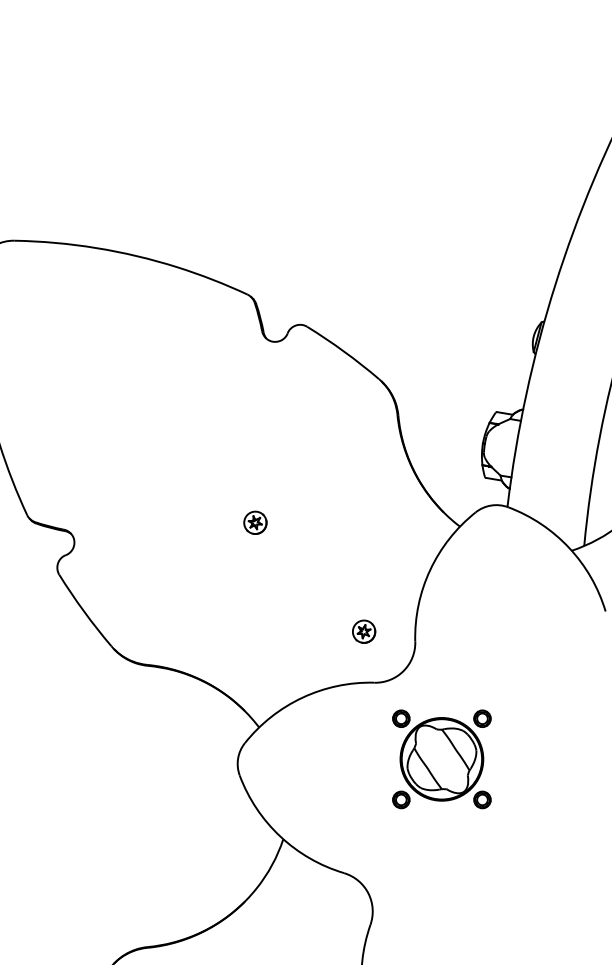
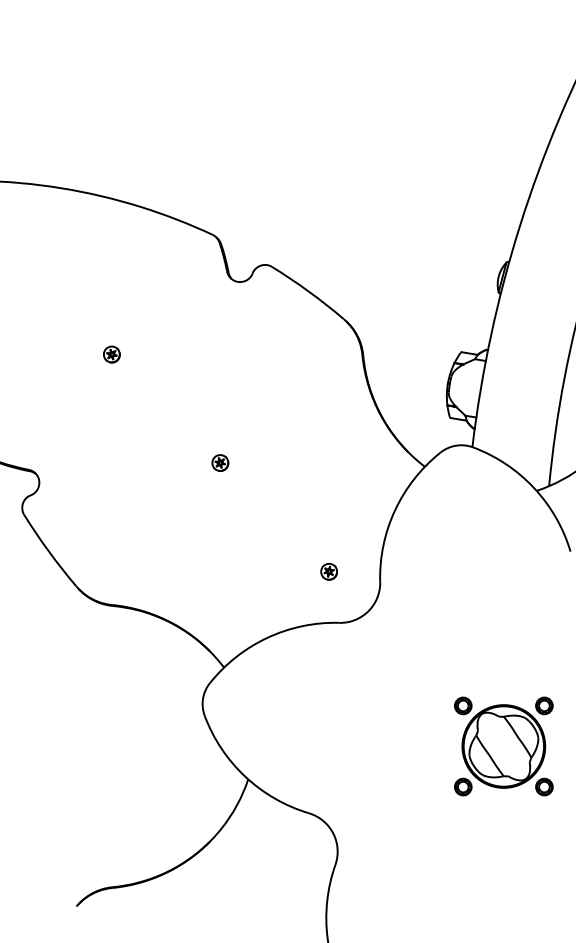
part: (146, 414) -> (111, 354), added
part: (255, 522) -> (220, 462), size x0.71
part: (364, 631) -> (329, 571), size x0.71
part: (441, 759) -> (503, 746), moved

